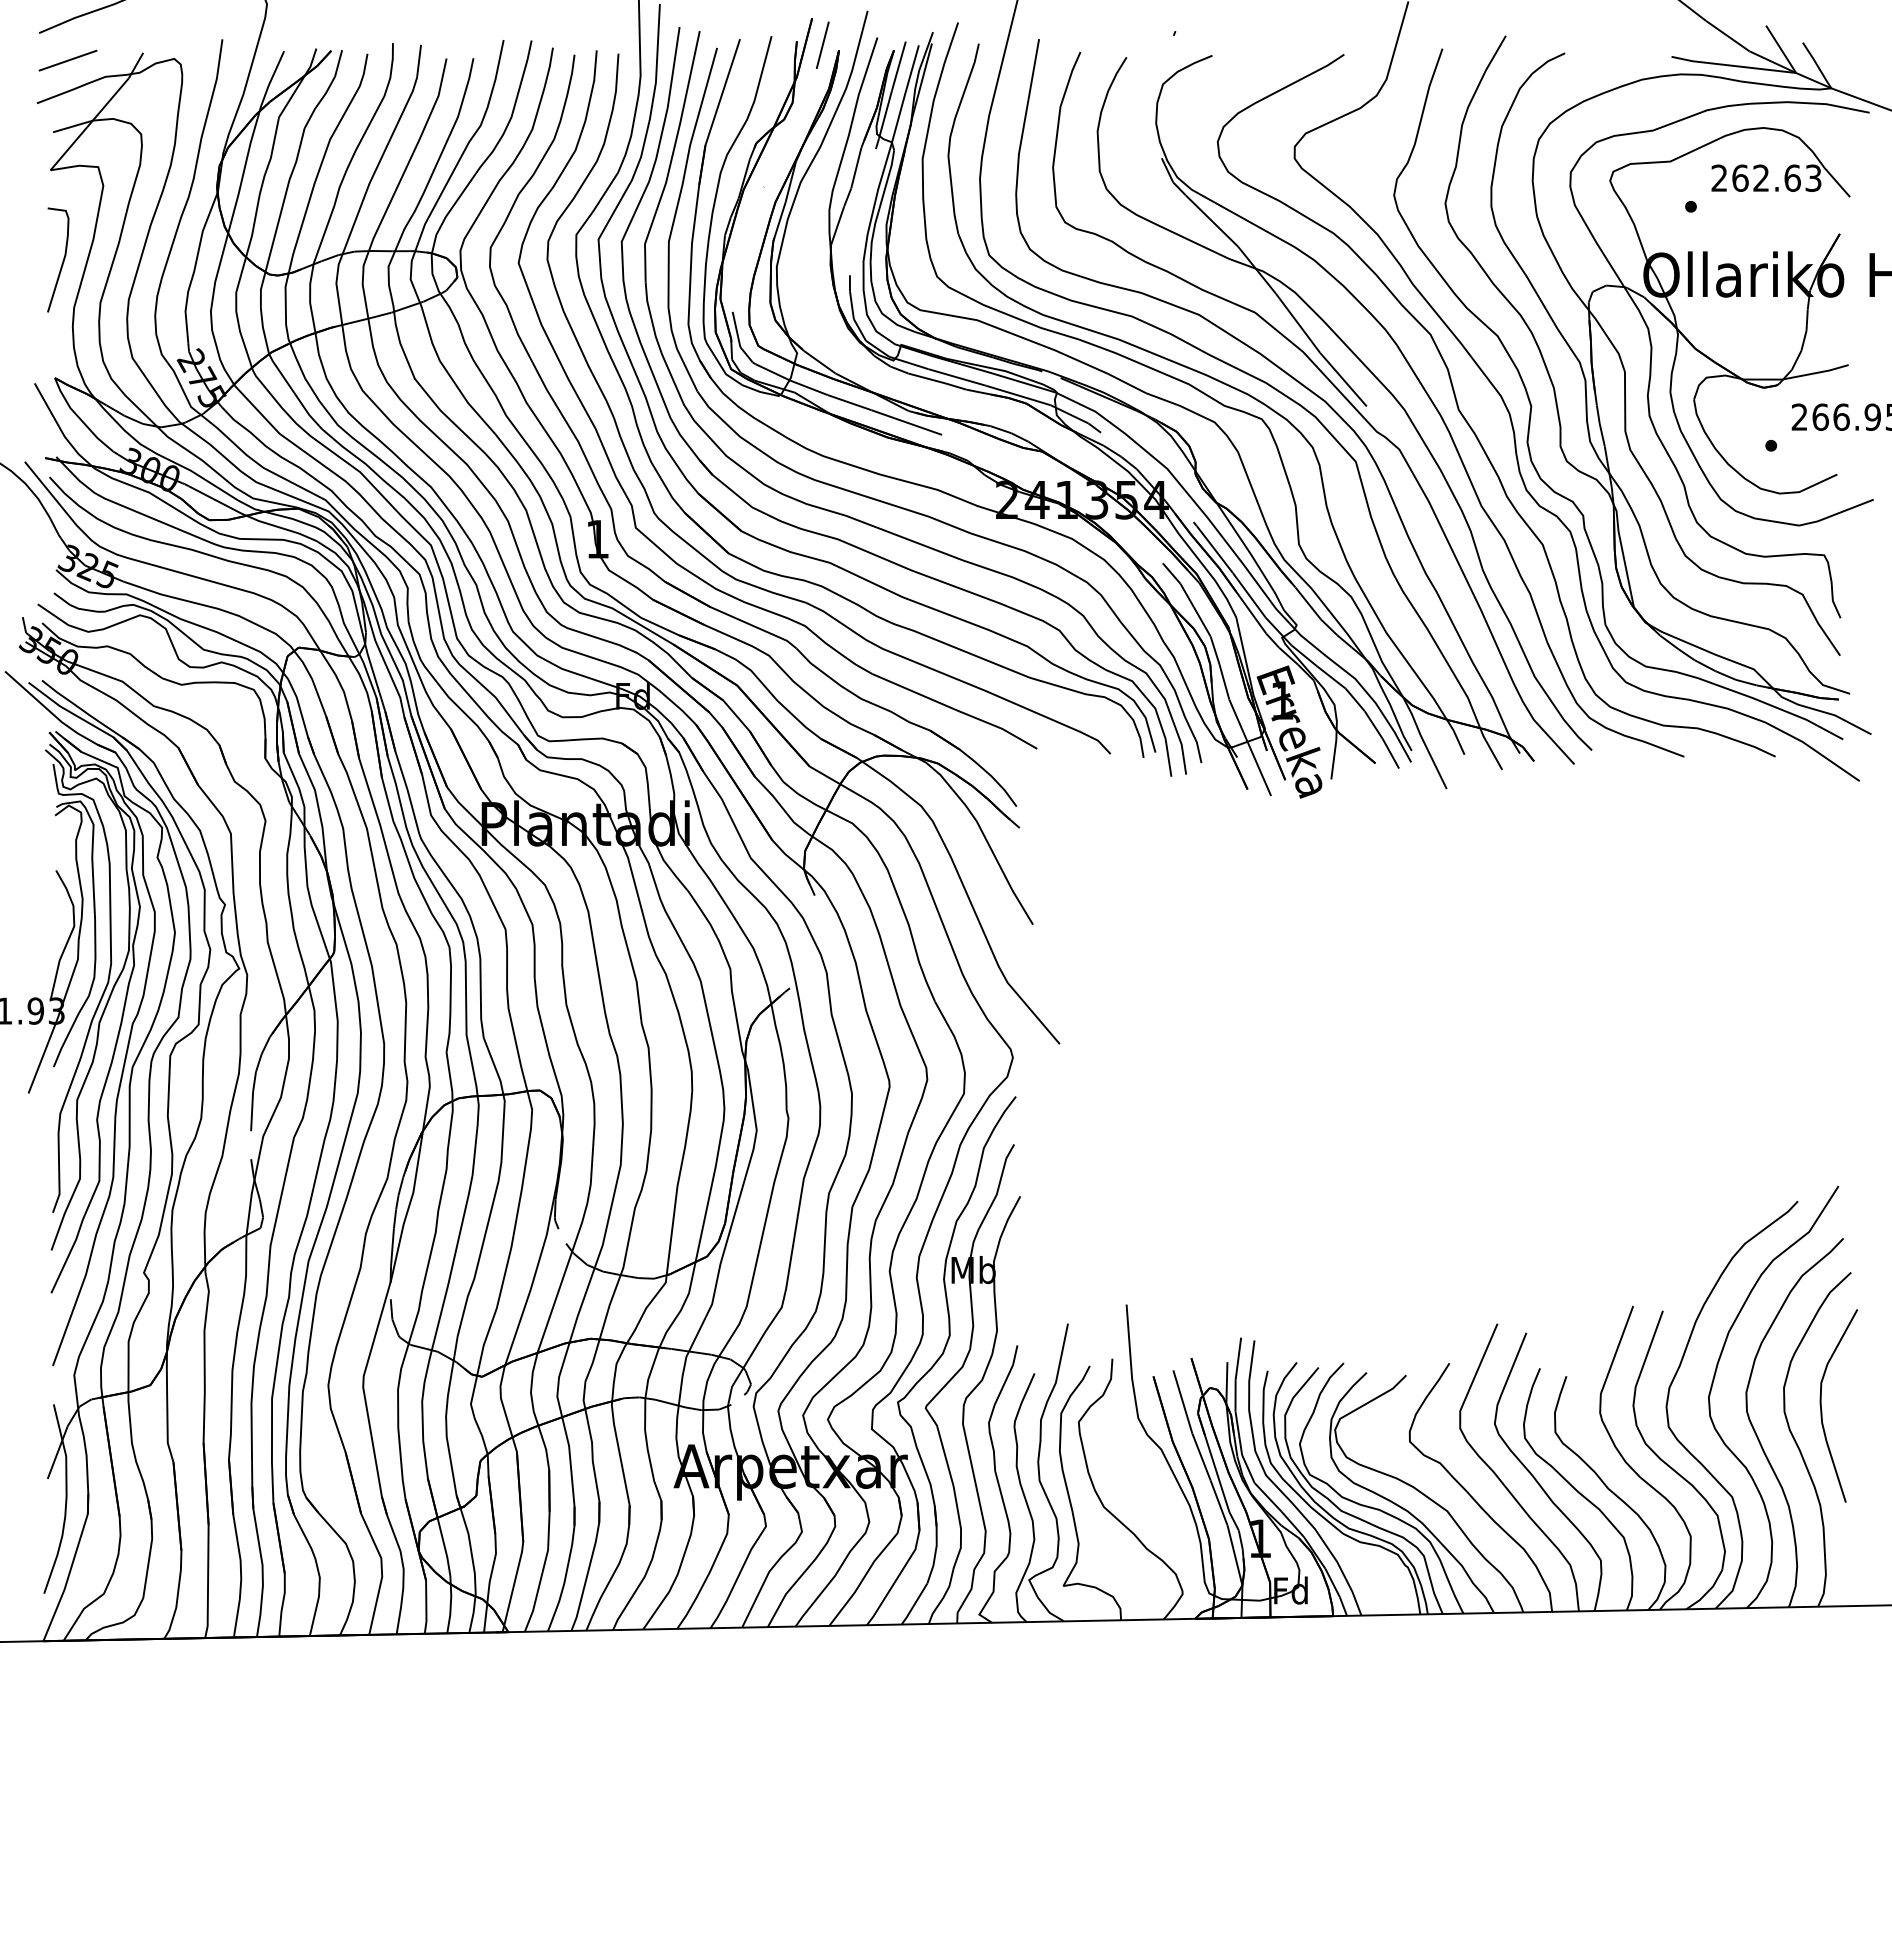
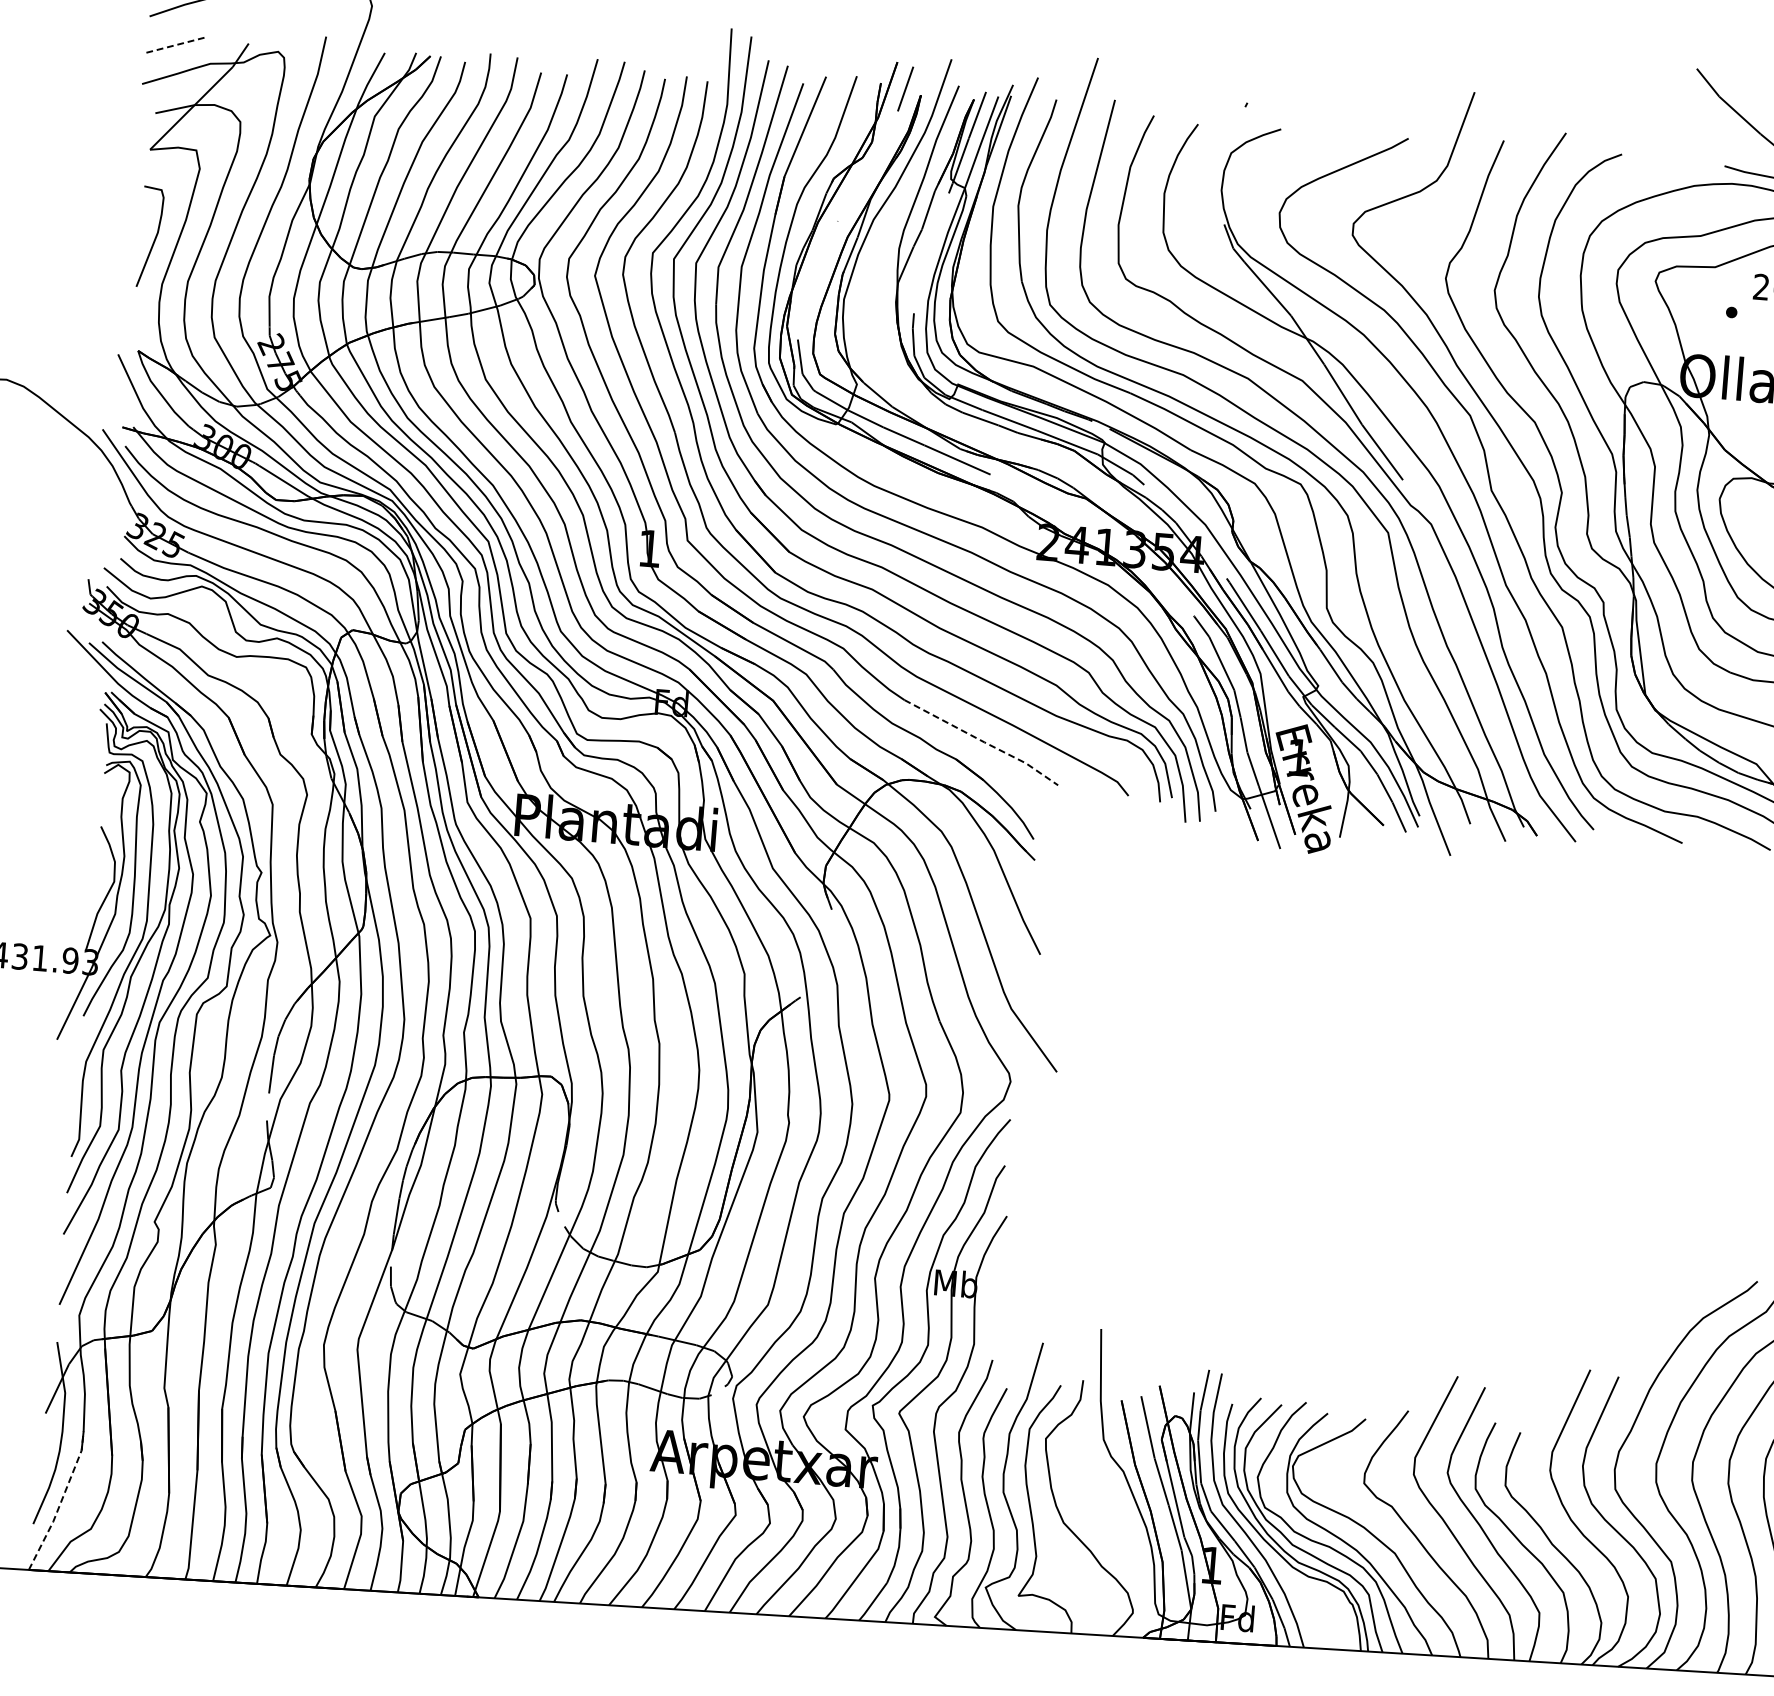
line: (68, 60) -> (175, 45), solid -> dashed
line: (957, 710) -> (984, 742), solid -> dashed
line: (70, 1568) -> (60, 1501), solid -> dashed

